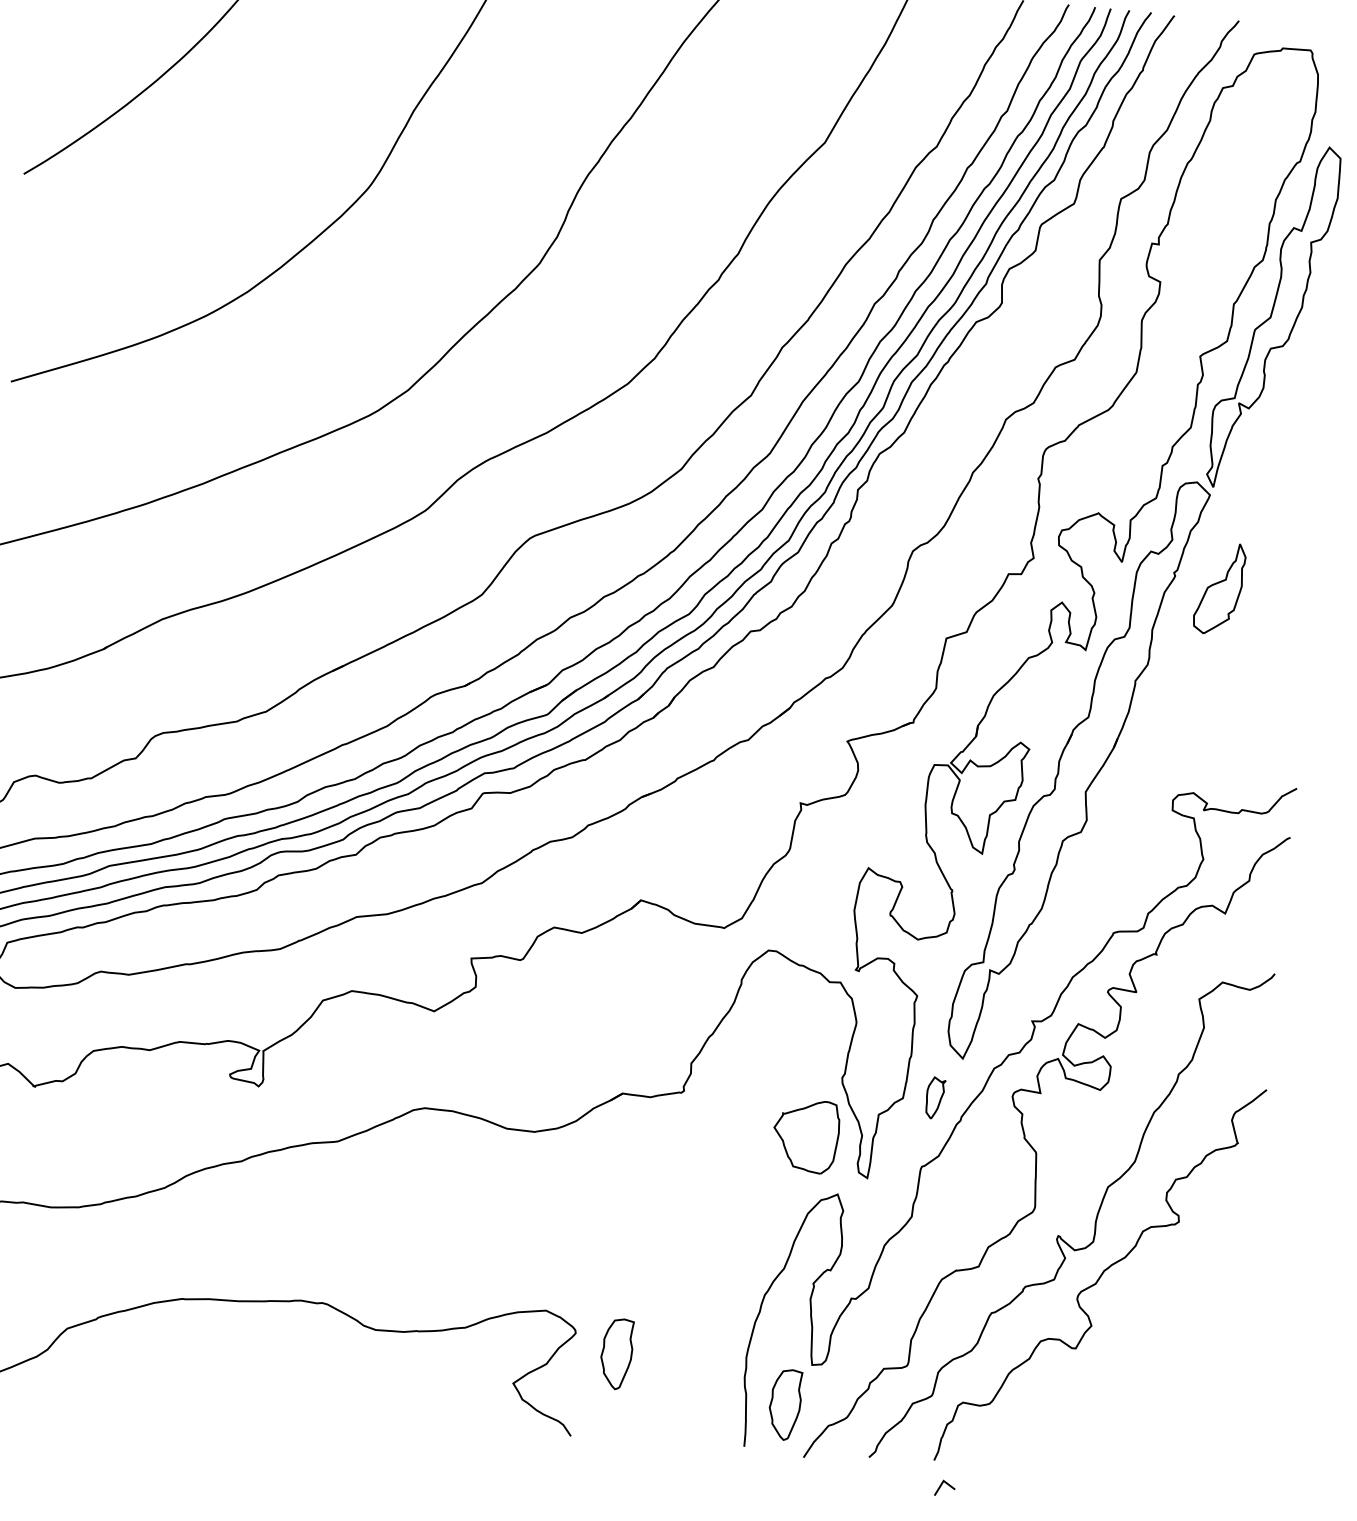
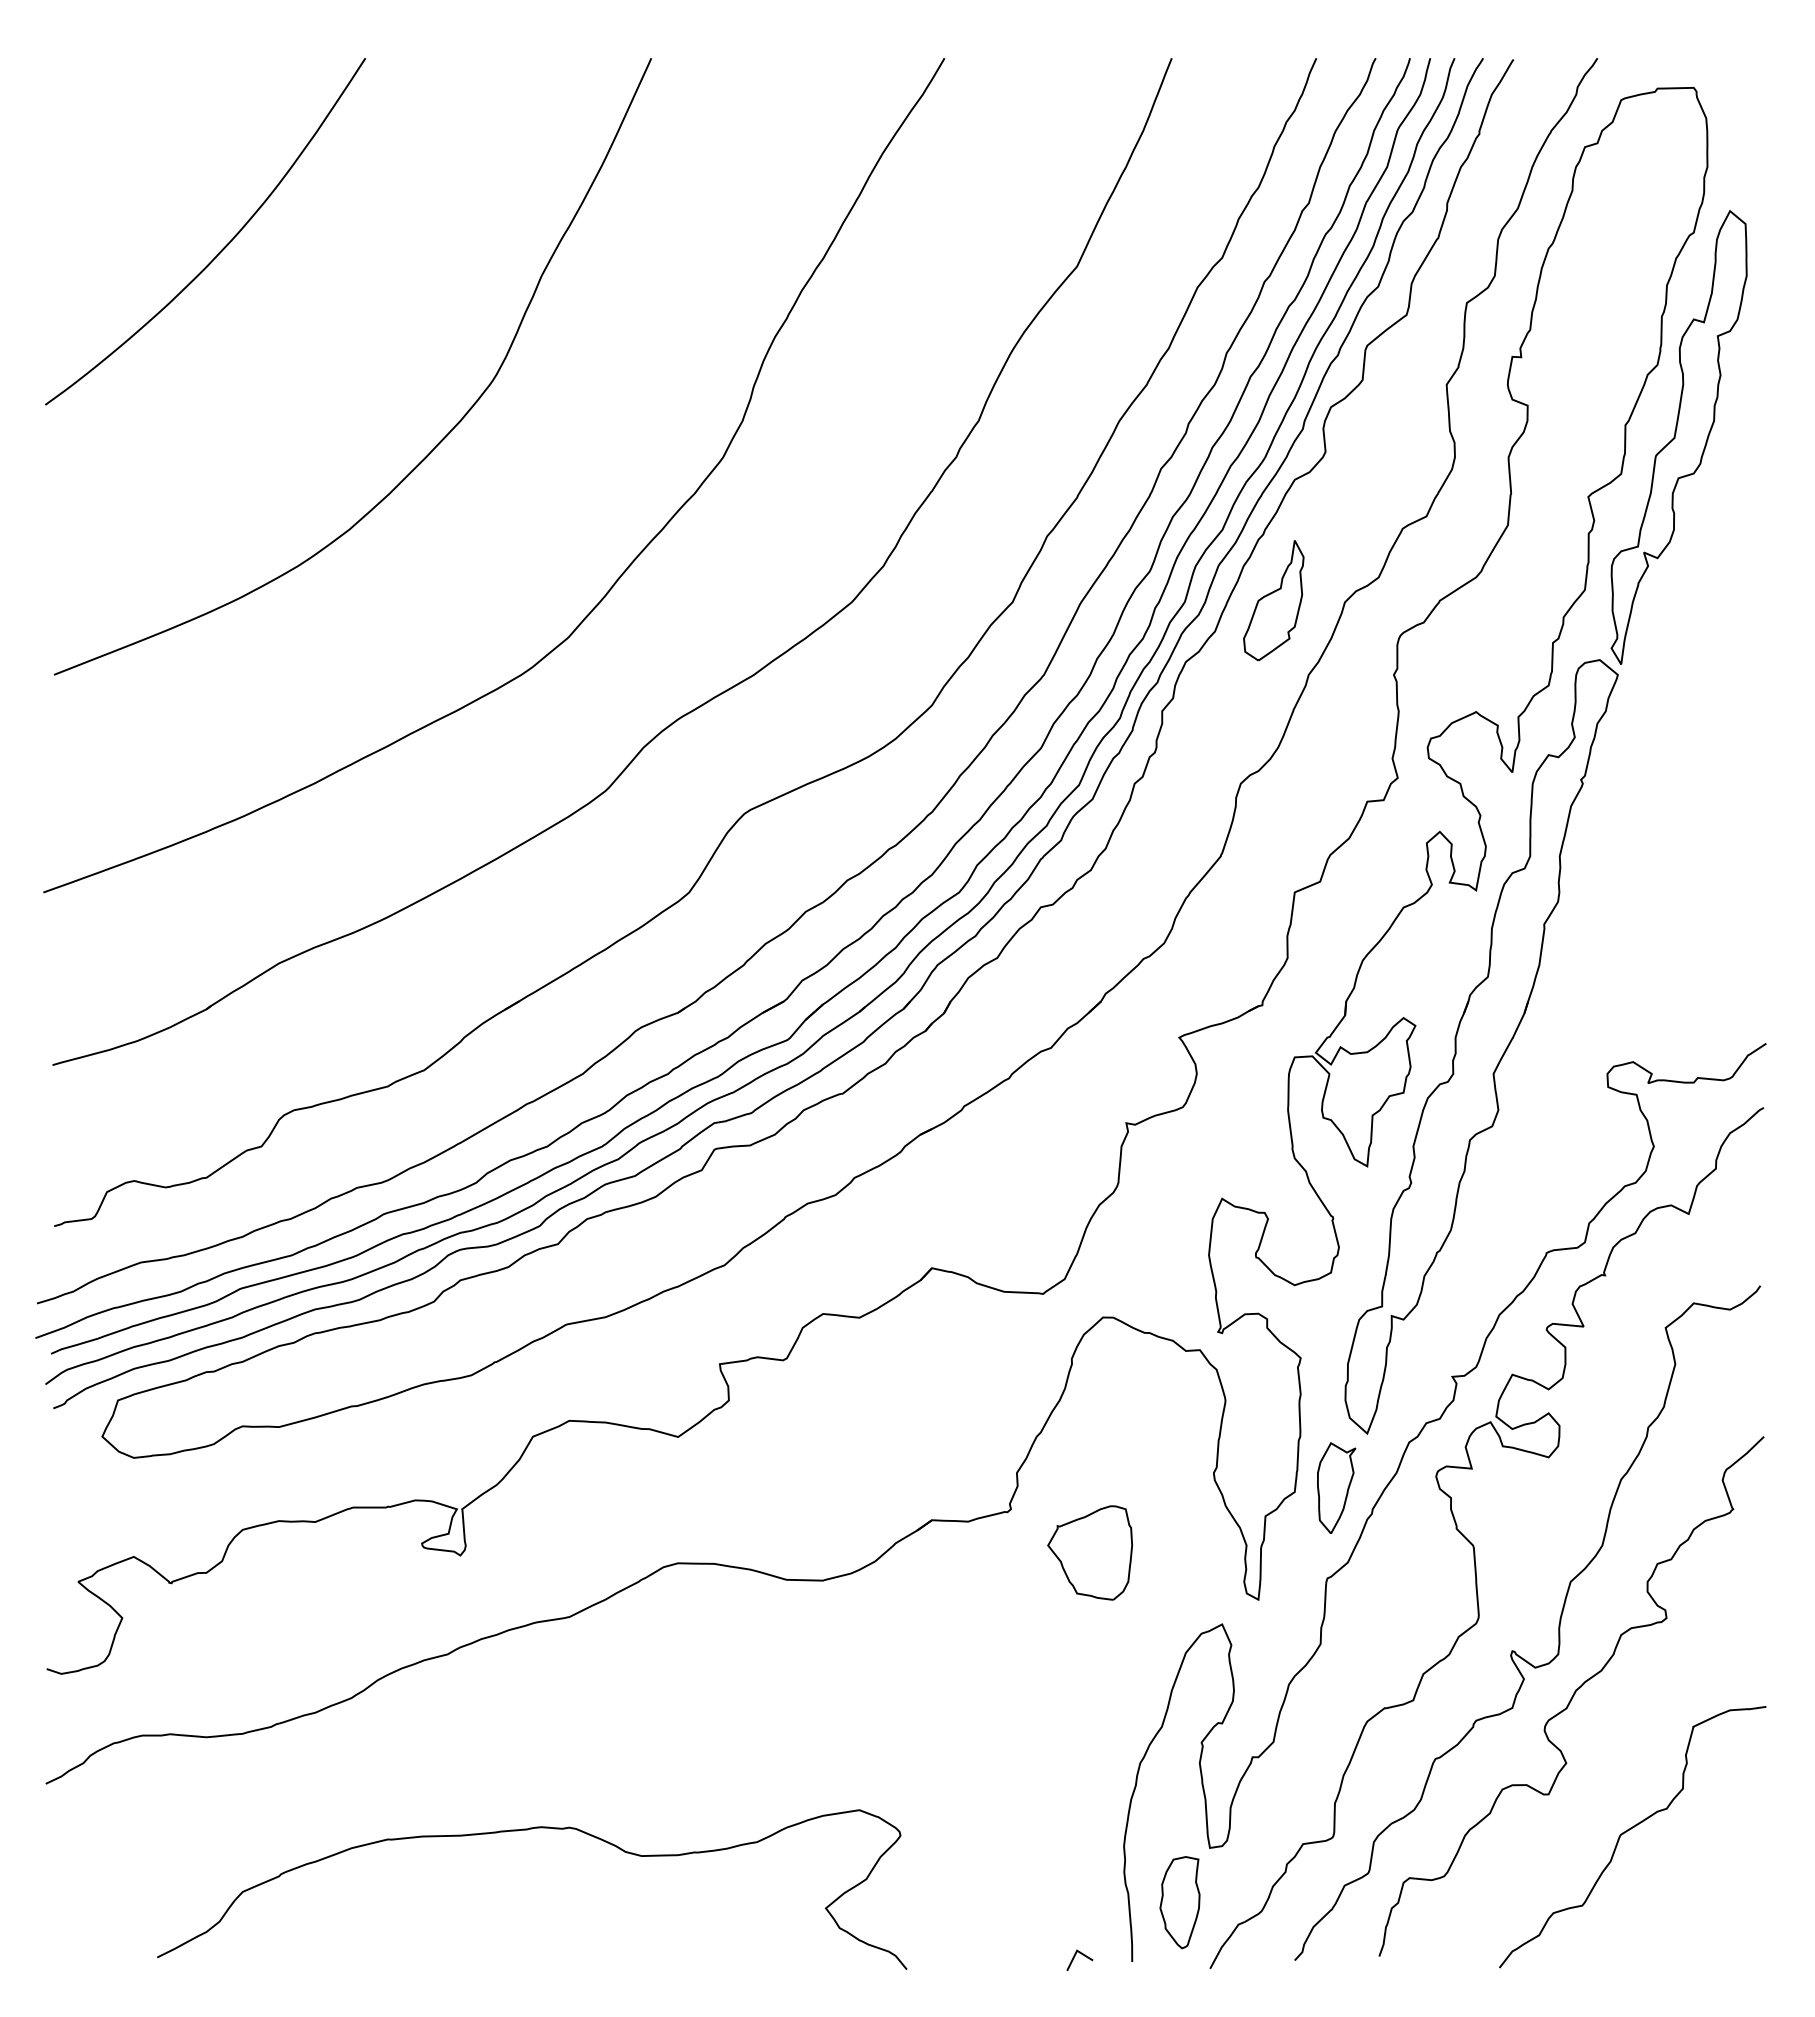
part: (1219, 588) -> (1273, 600), moved
part: (935, 1097) -> (1336, 1487), size x1.67
part: (806, 1135) -> (1090, 1552), moved
part: (616, 1353) -> (955, 1857), removed
curve: (1134, 1382) -> (1628, 1831), added
line: (947, 1484) -> (1082, 1955), moved

